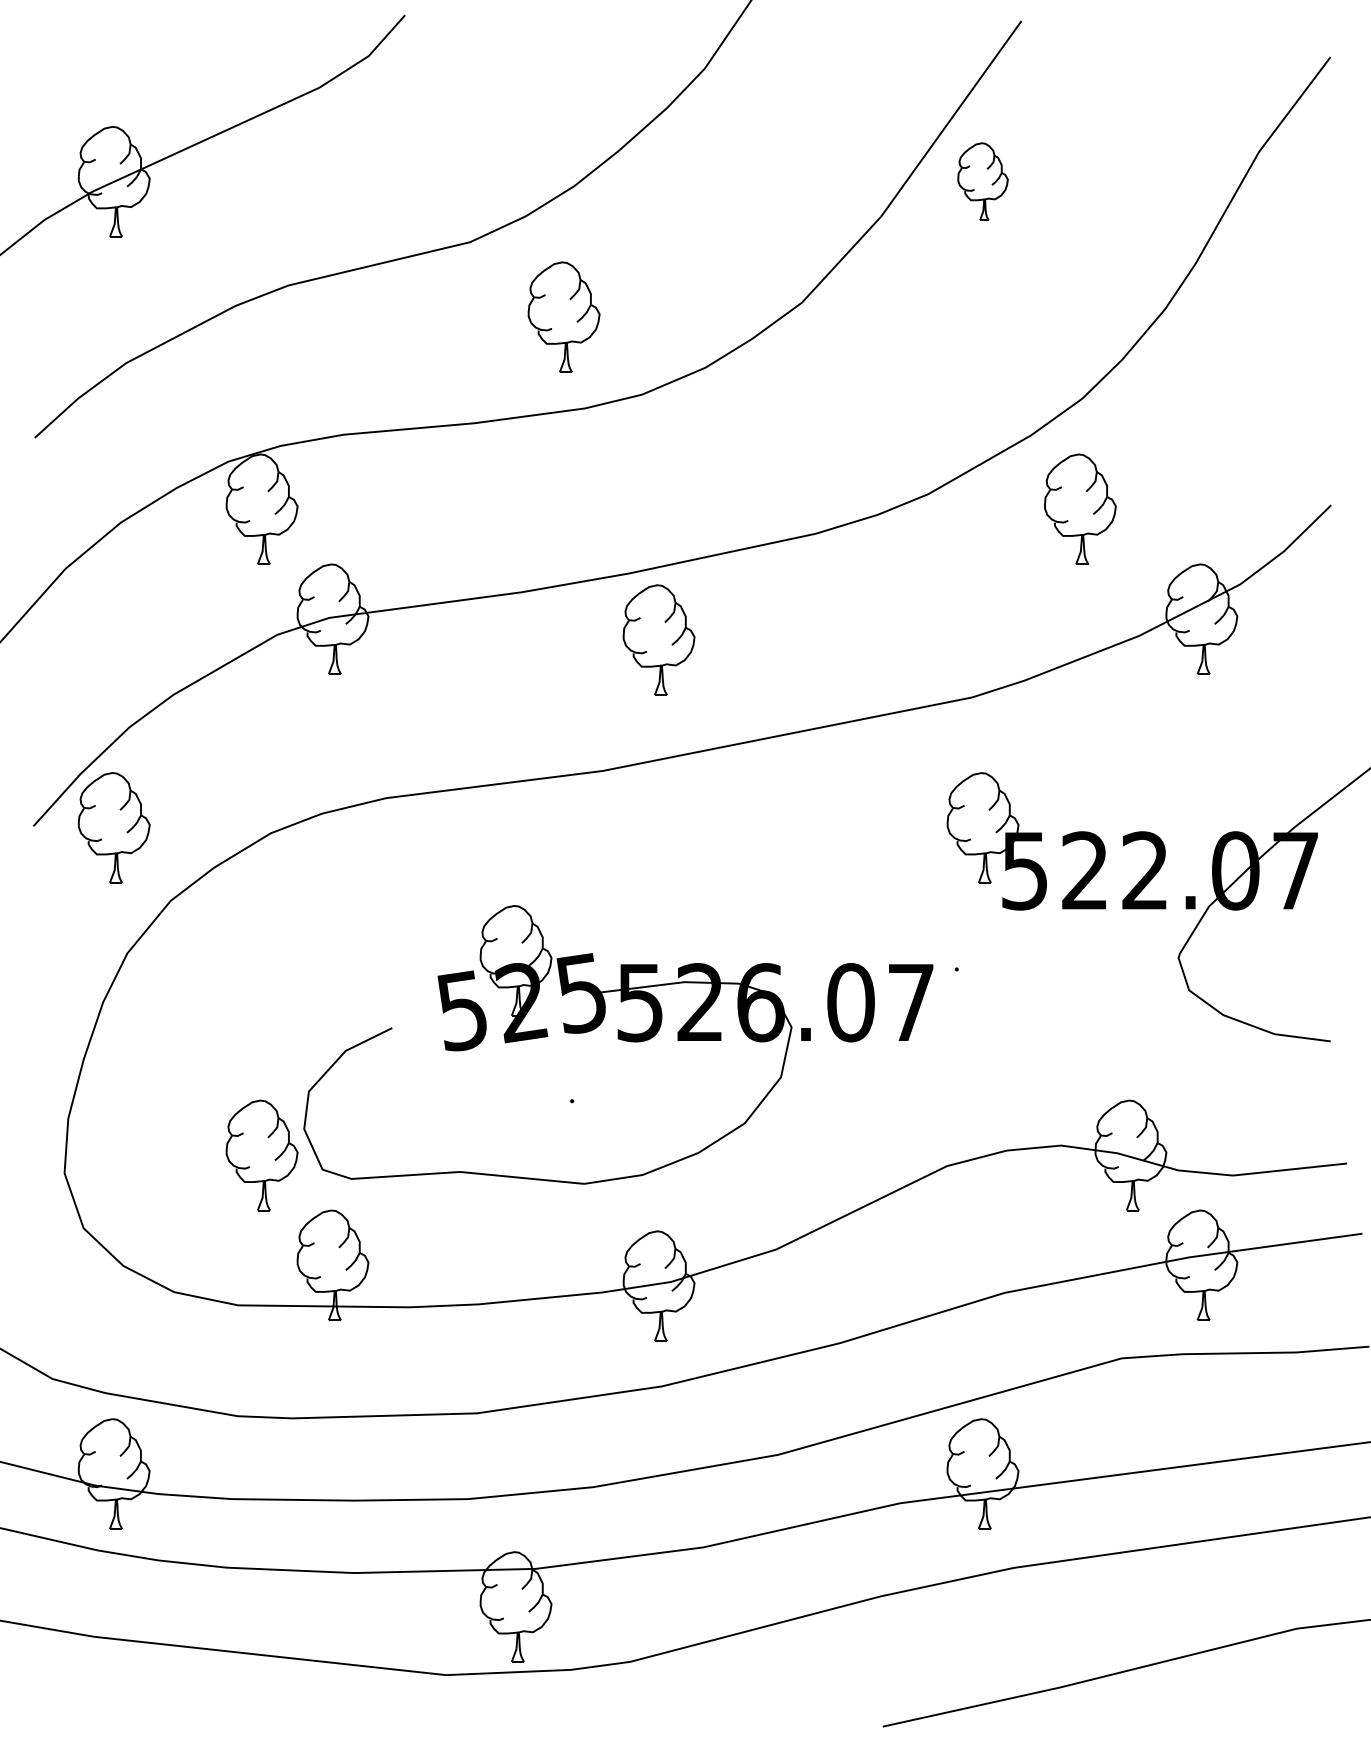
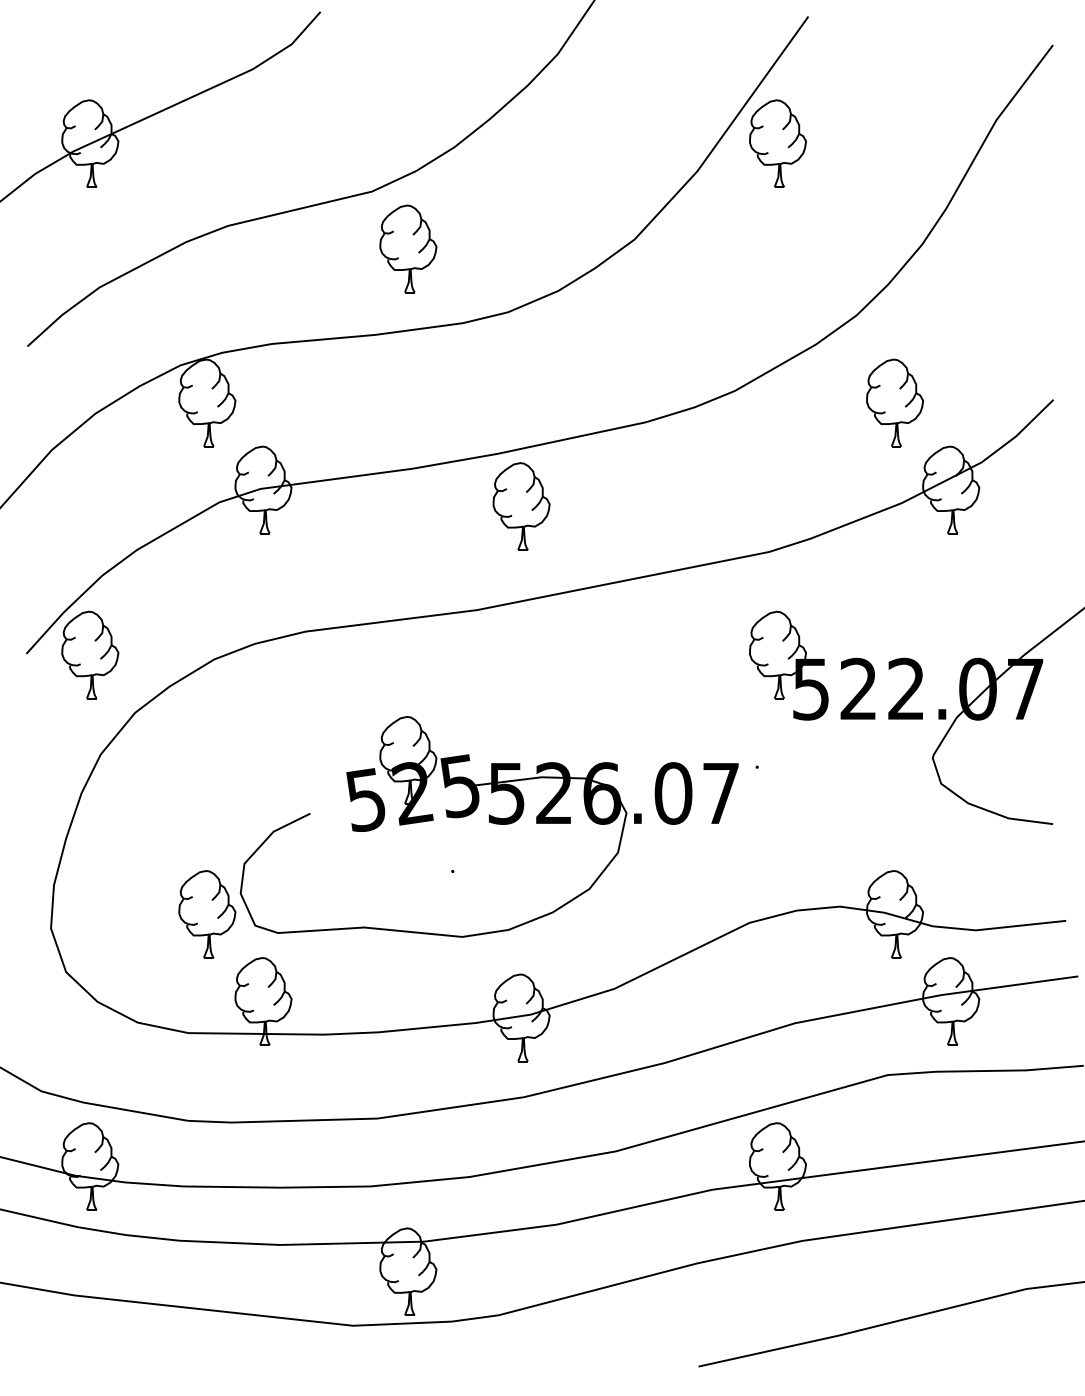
part: (982, 181) -> (777, 143), size x1.43
part: (564, 316) -> (408, 248), moved
part: (1079, 508) -> (894, 402), moved

